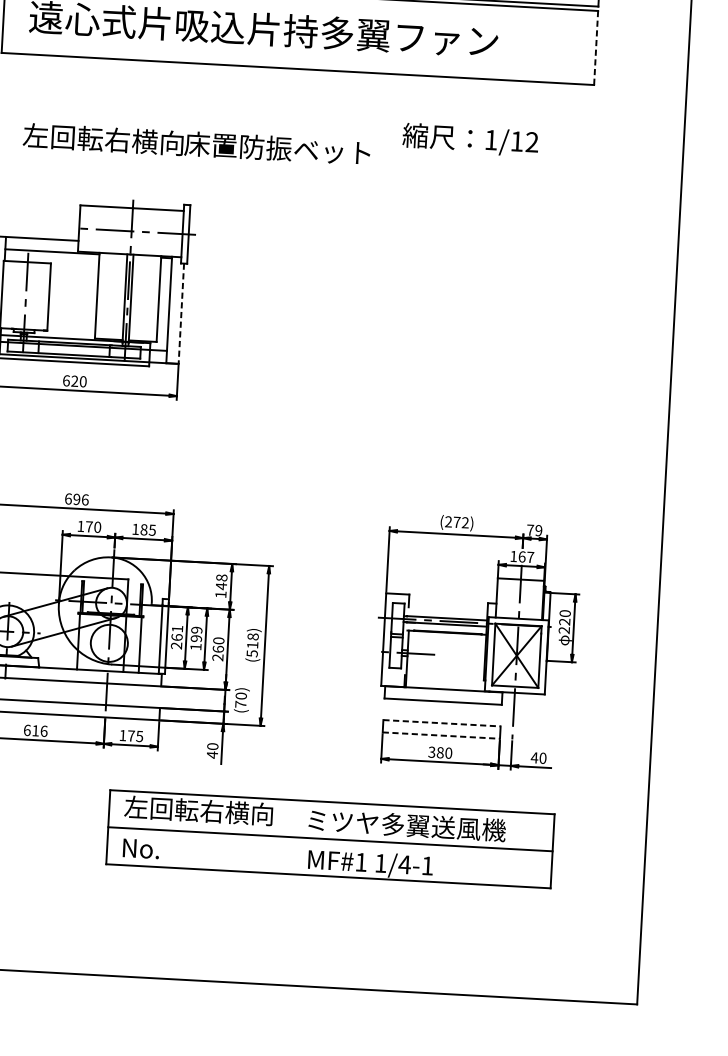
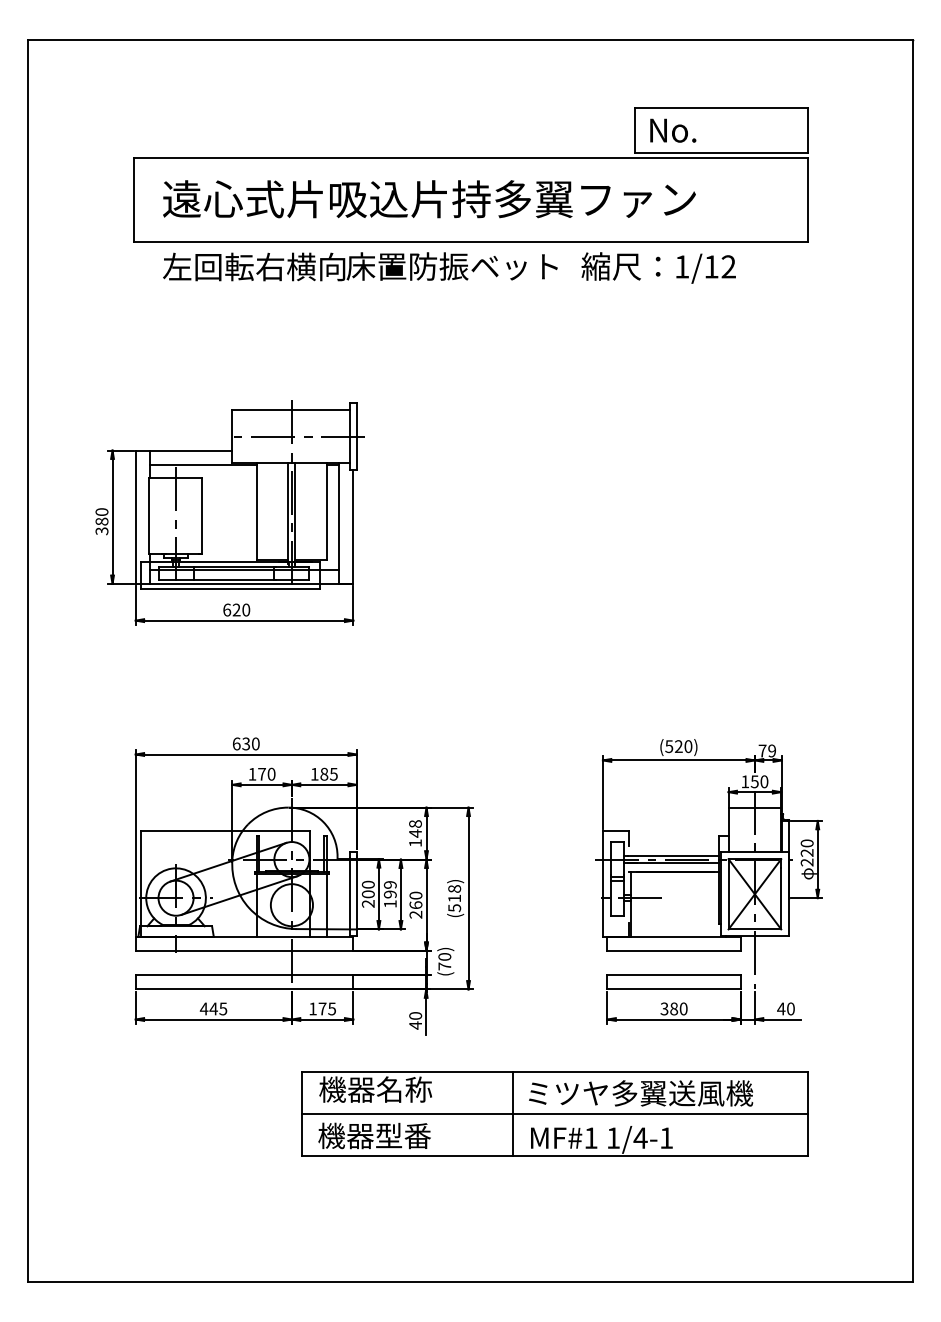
line: (596, 48) -> (807, 200), dashed -> solid
text: (470, 139) -> (658, 267), moved
text: (196, 144) -> (360, 266), moved
line: (181, 314) -> (353, 527), dashed -> solid
text: (80, 499) -> (250, 743), 696 -> 630
text: (456, 522) -> (678, 746), (272) -> (520)
text: (526, 556) -> (759, 781), 167 -> 150
text: (176, 633) -> (367, 889), 261 -> 200
line: (442, 723) -> (674, 975), dashed -> solid
text: (35, 730) -> (213, 1008), 616 -> 445
line: (441, 735) -> (674, 989), dashed -> solid
text: (198, 810) -> (403, 1089), 左回転右横向 -> 機器名称
line: (293, 836) -> (512, 1113), added
text: (170, 849) -> (374, 1135), No. -> 機器型番

